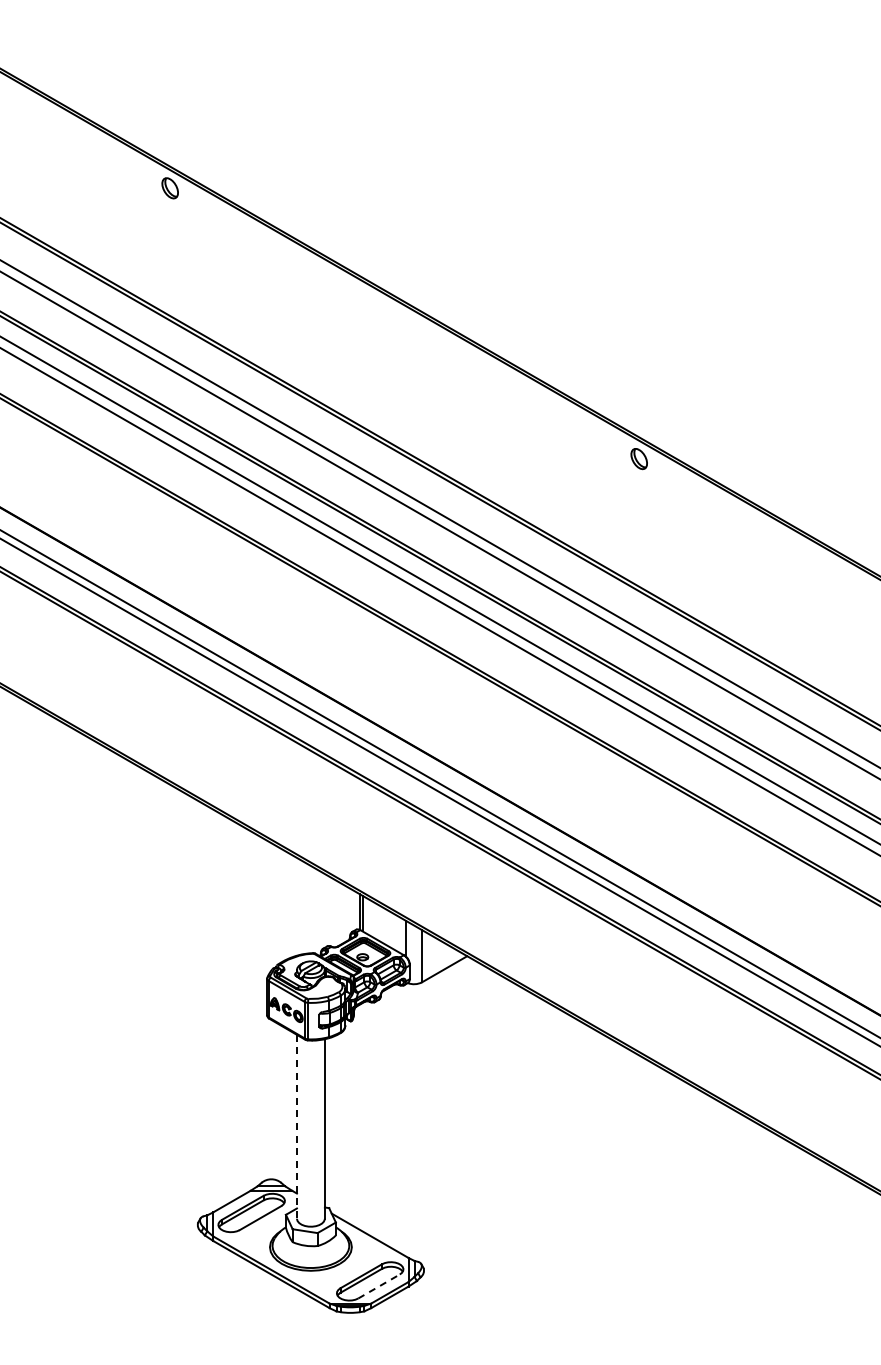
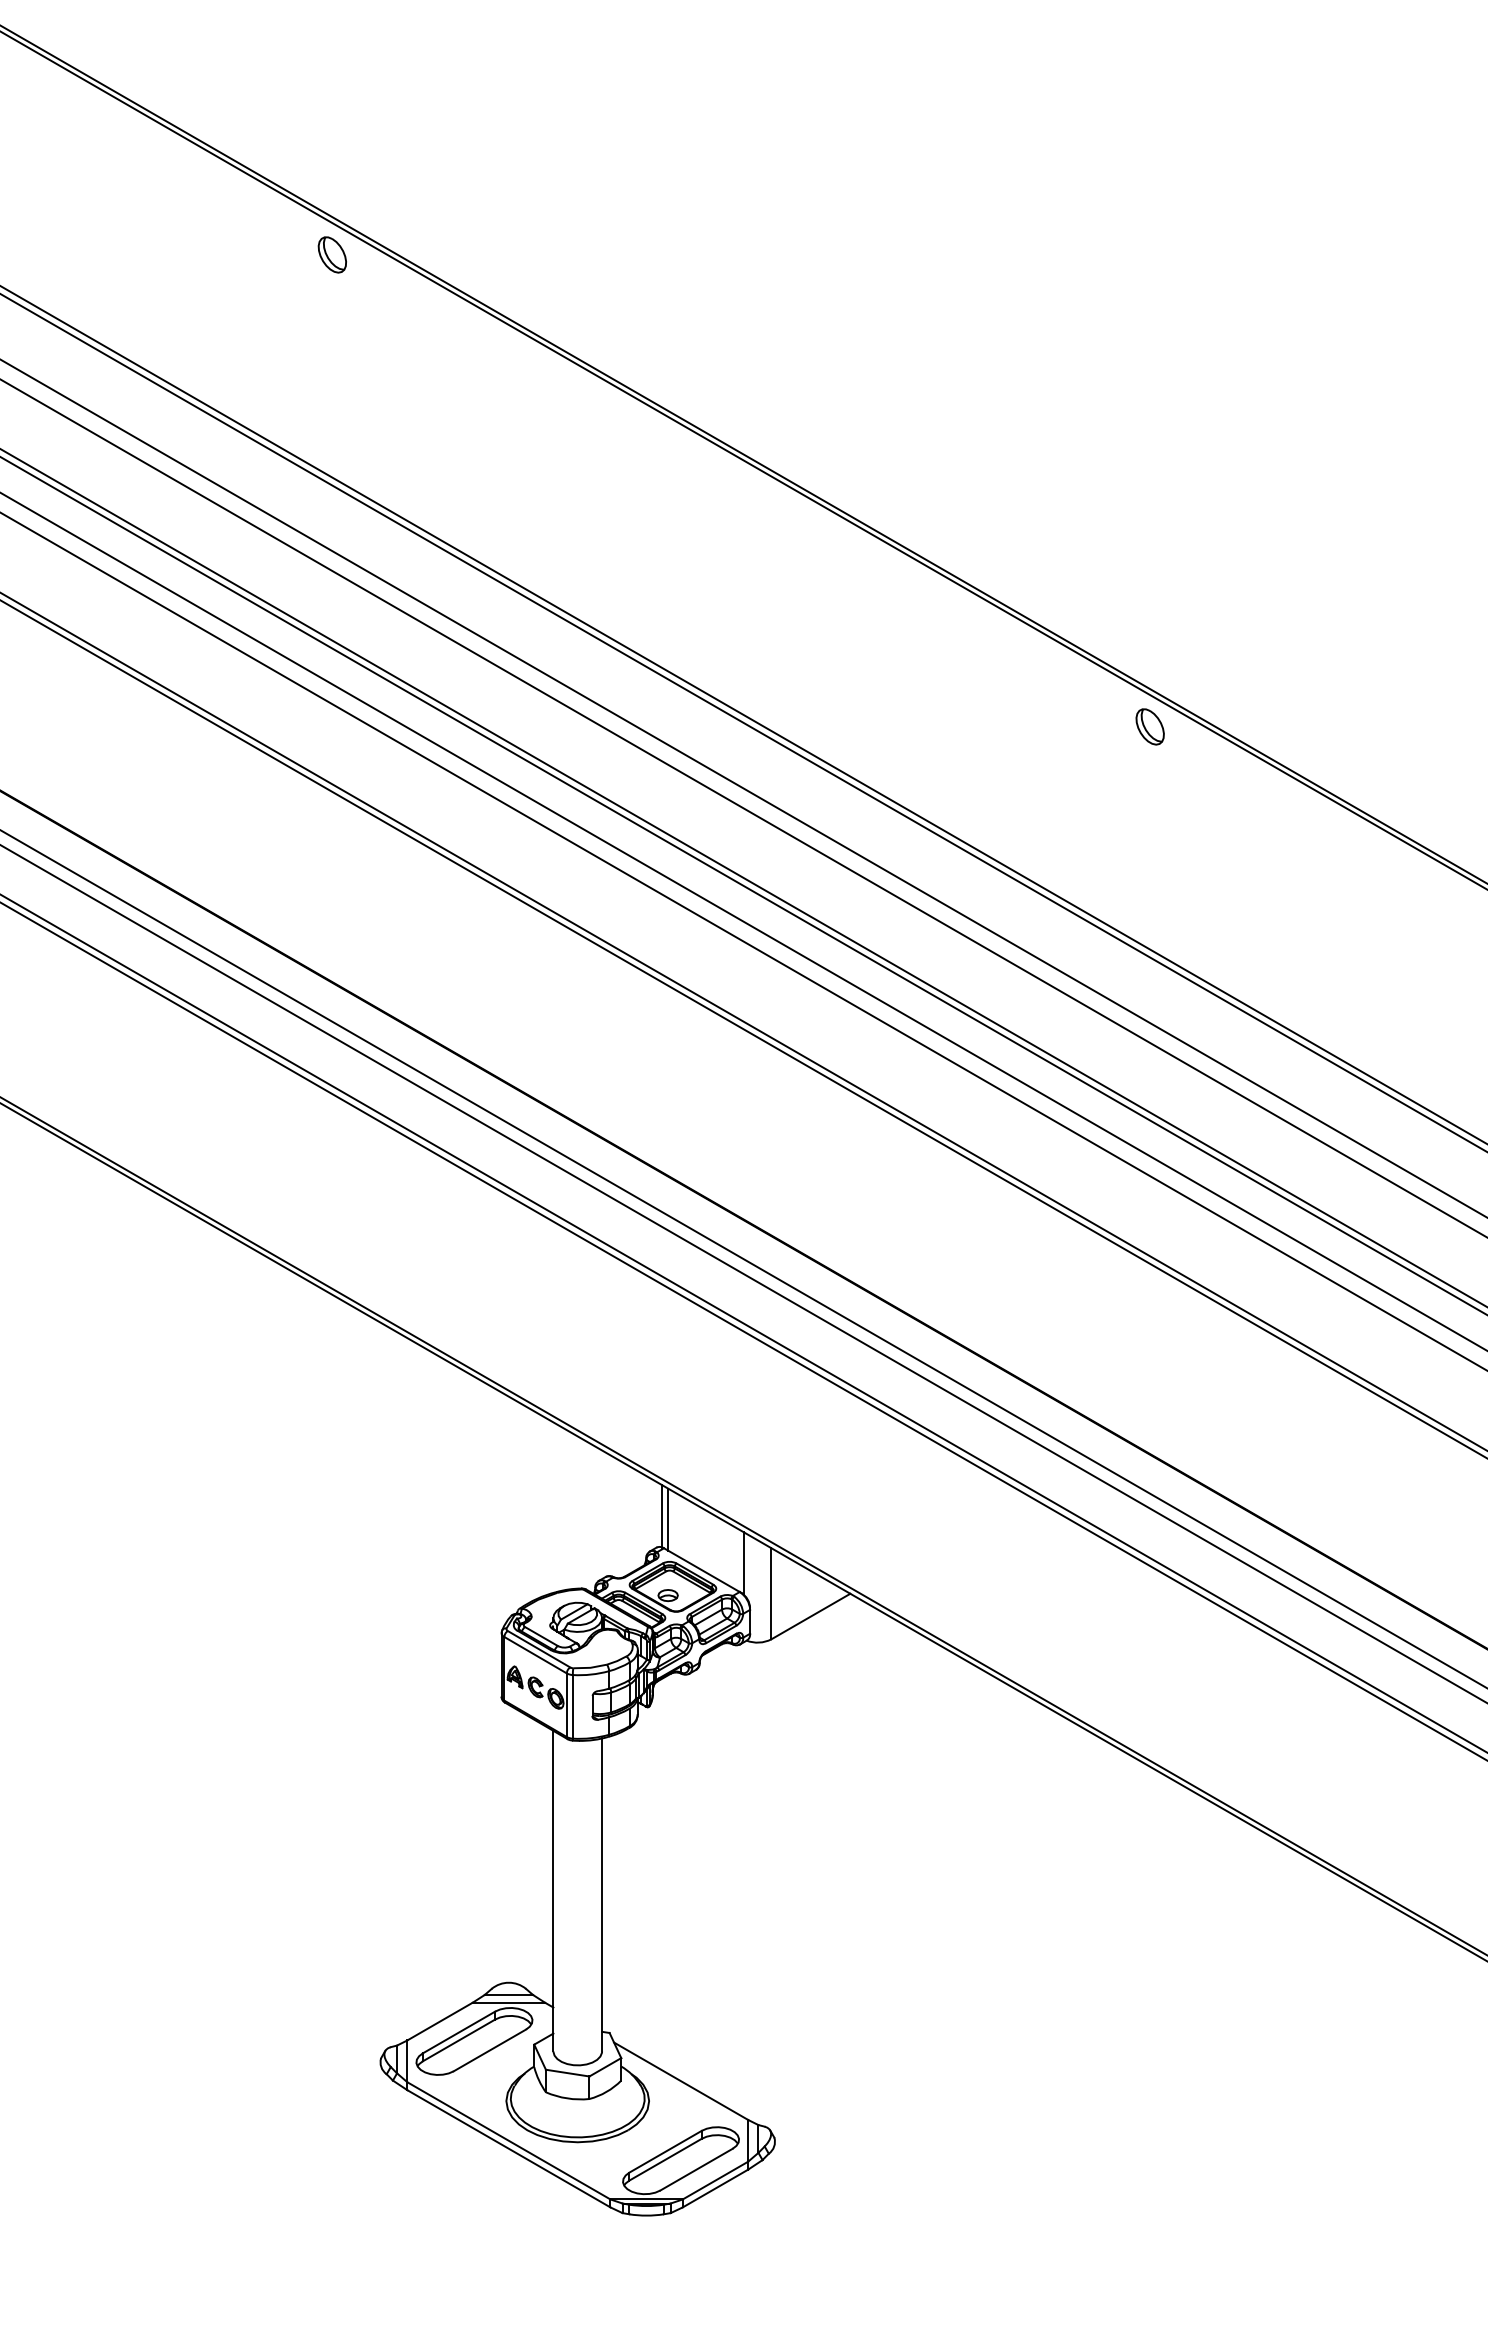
line: (296, 1126) -> (552, 1890), dashed -> solid
line: (379, 1286) -> (697, 2169), dashed -> solid

